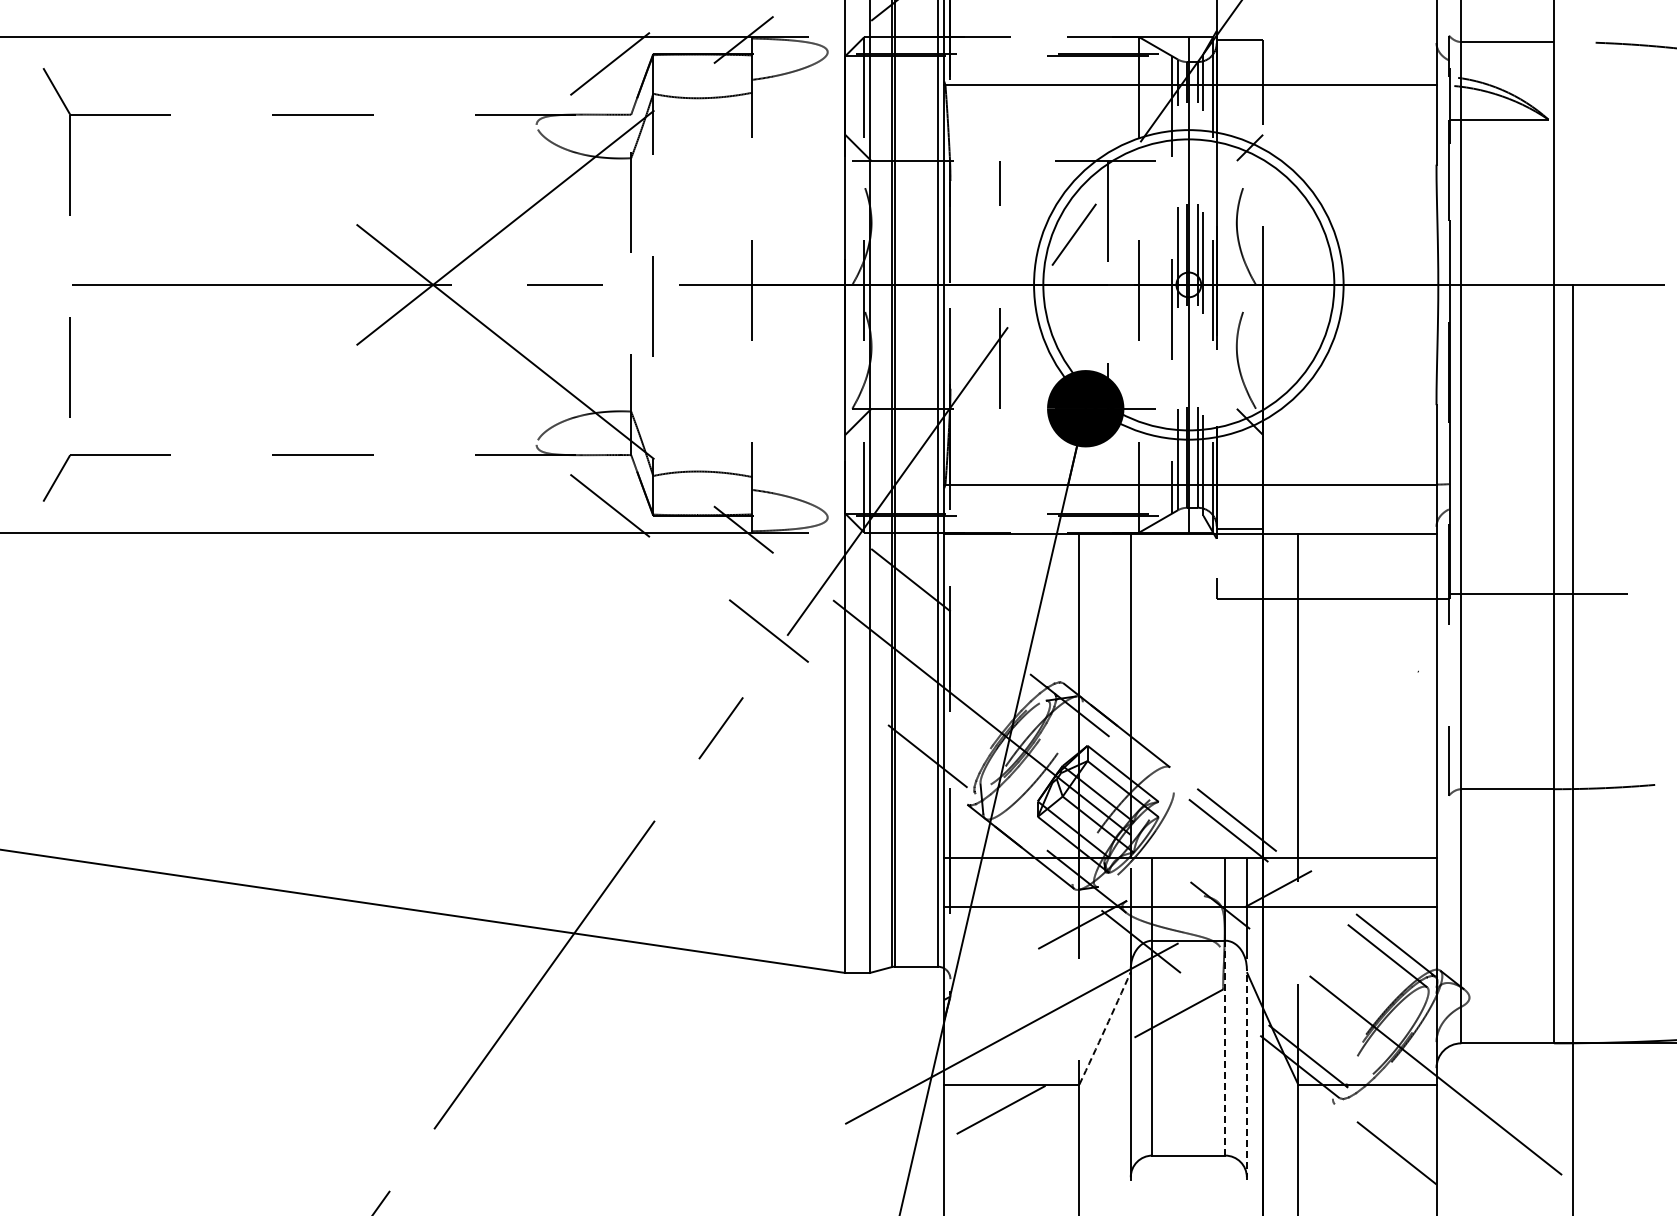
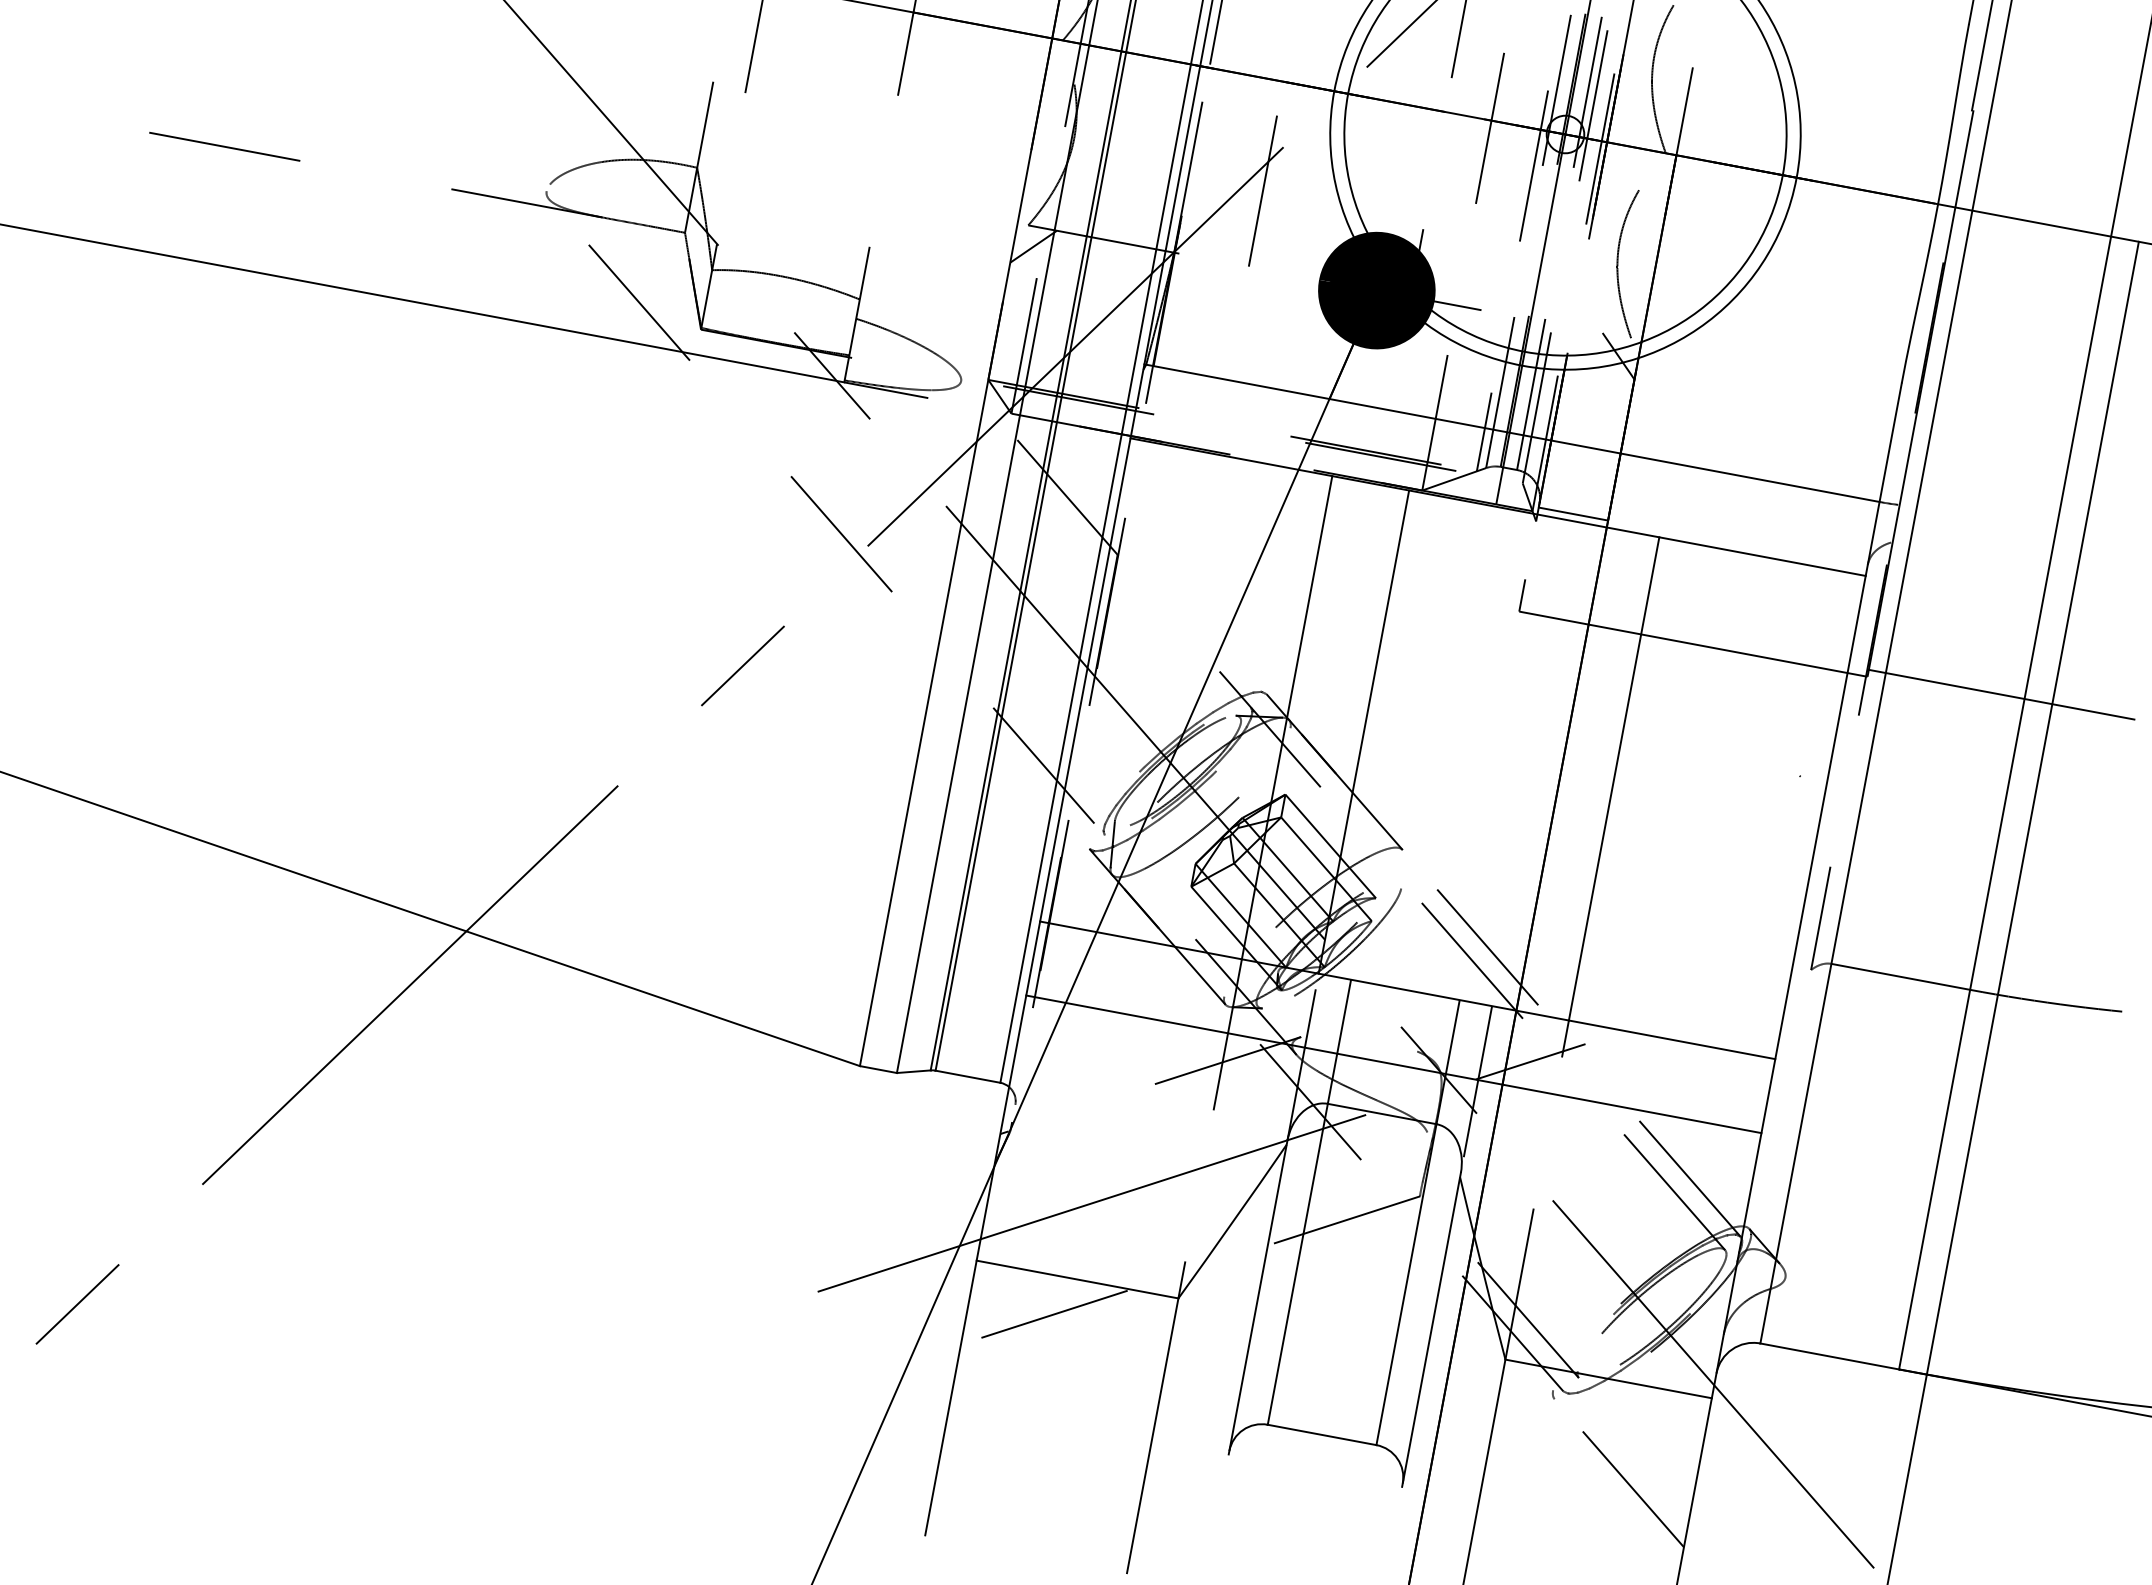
arc: (1105, 1028) -> (1233, 1221), dashed -> solid
line: (1225, 1047) -> (1407, 1283), dashed -> solid
line: (1246, 1073) -> (1431, 1328), dashed -> solid

